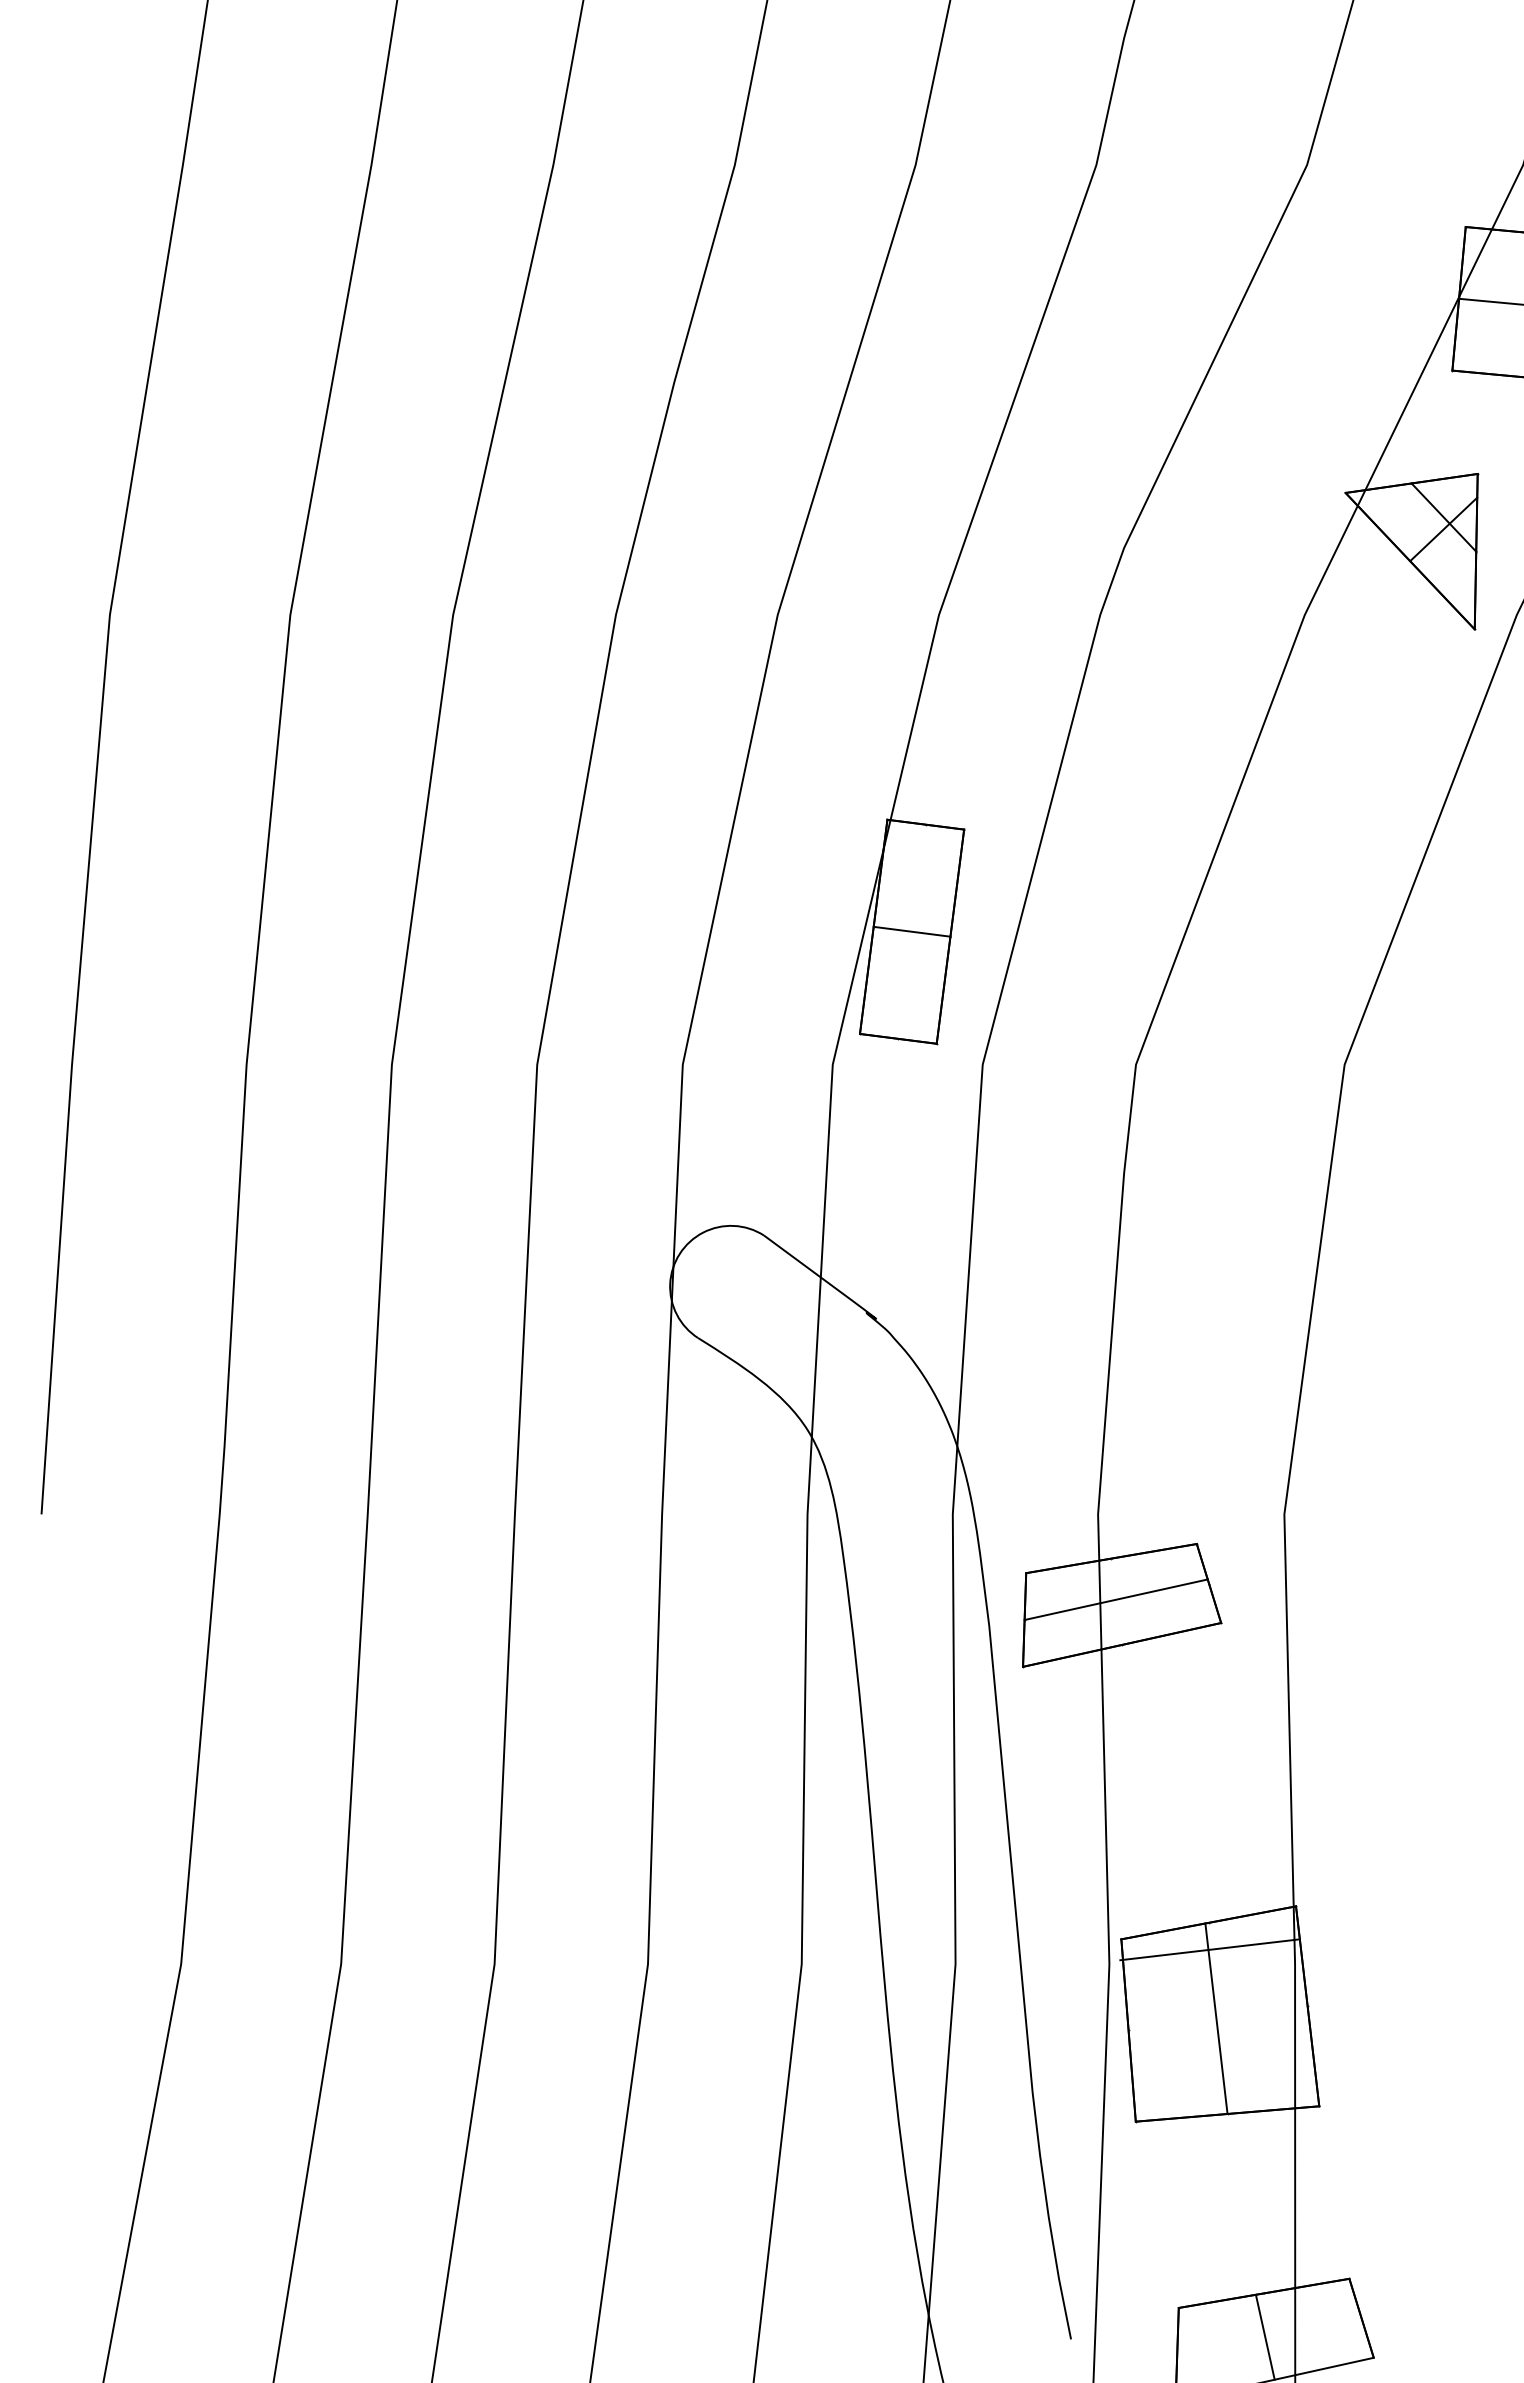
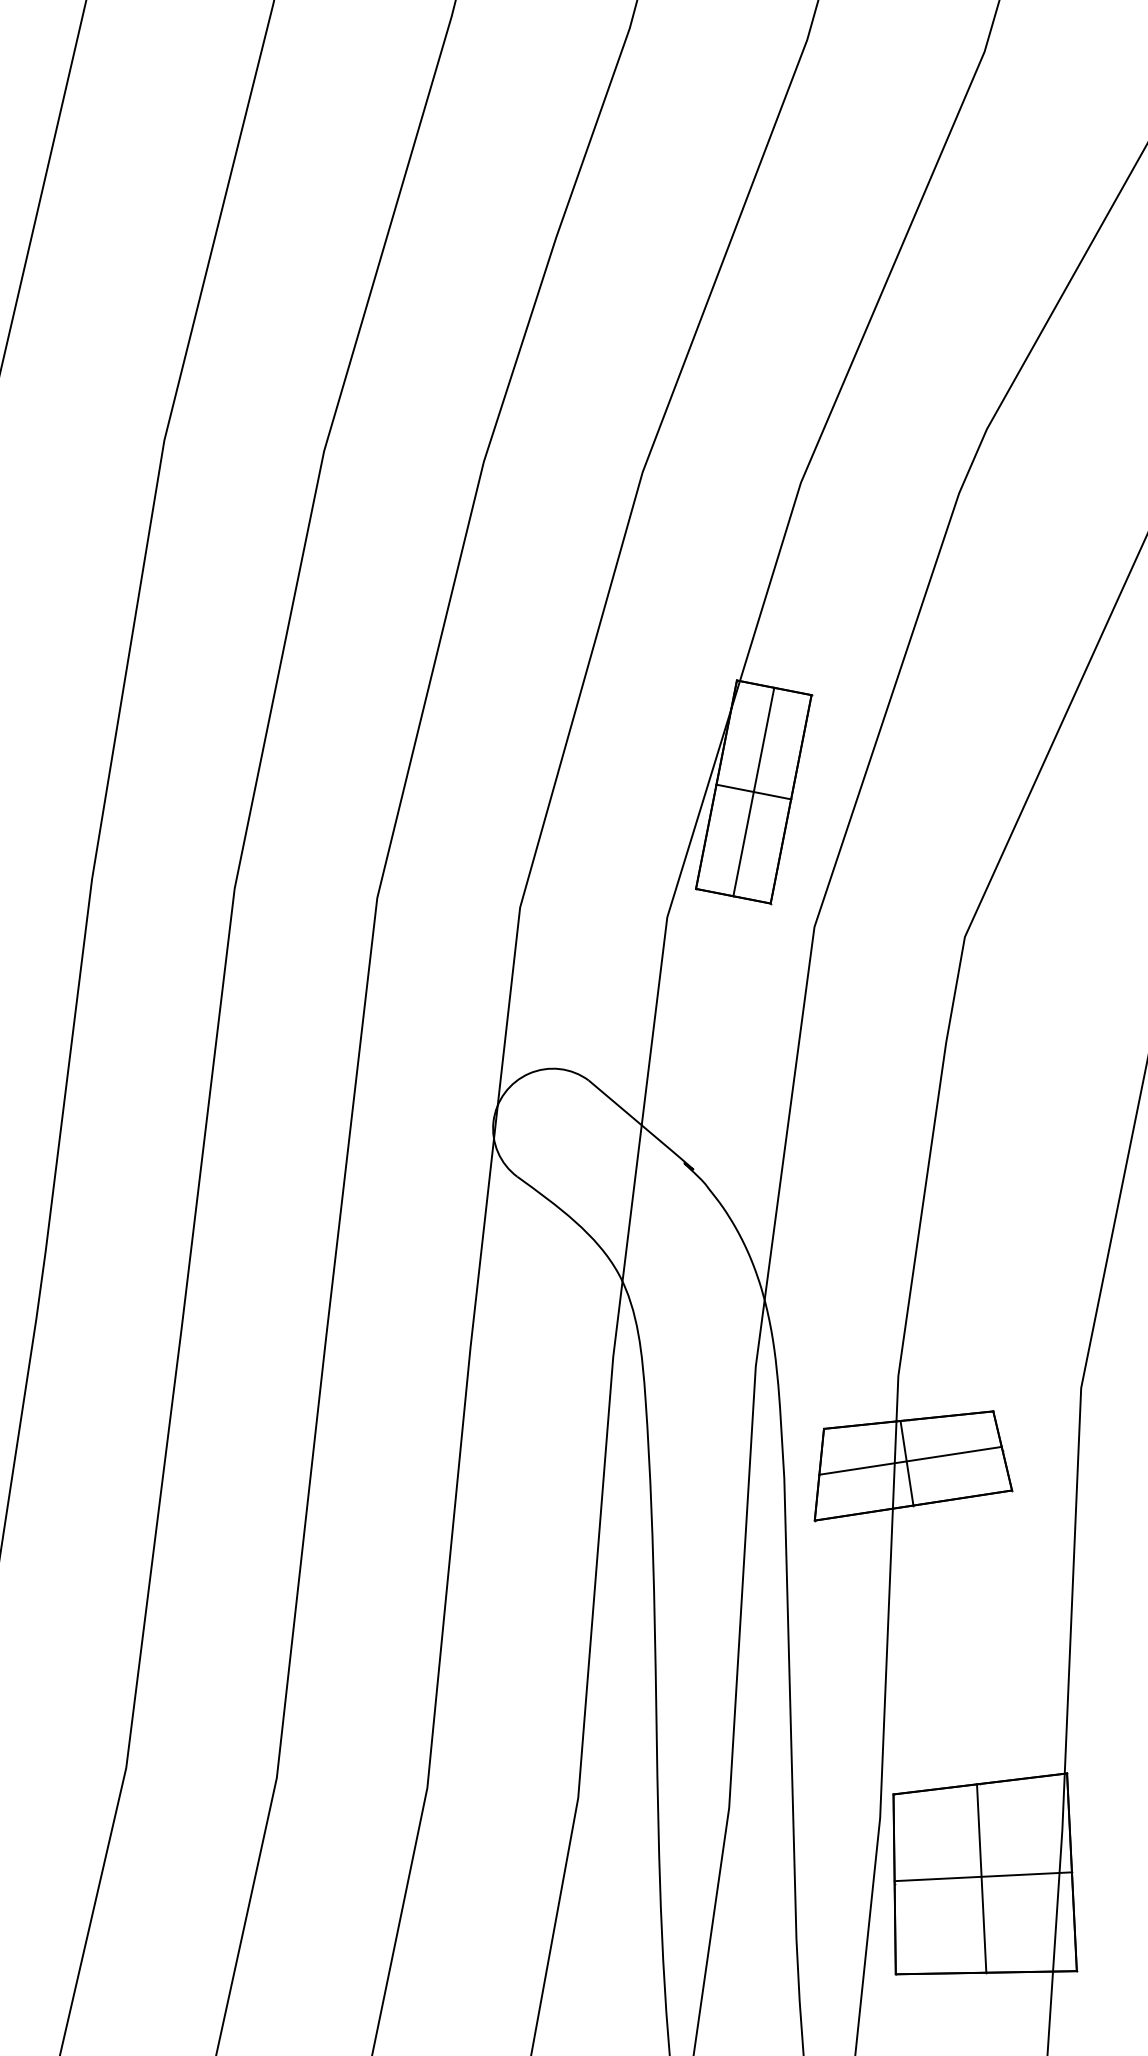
line: (911, 931) -> (753, 791), added
line: (1112, 1601) -> (906, 1462), added
line: (1209, 1949) -> (982, 1876), moved

